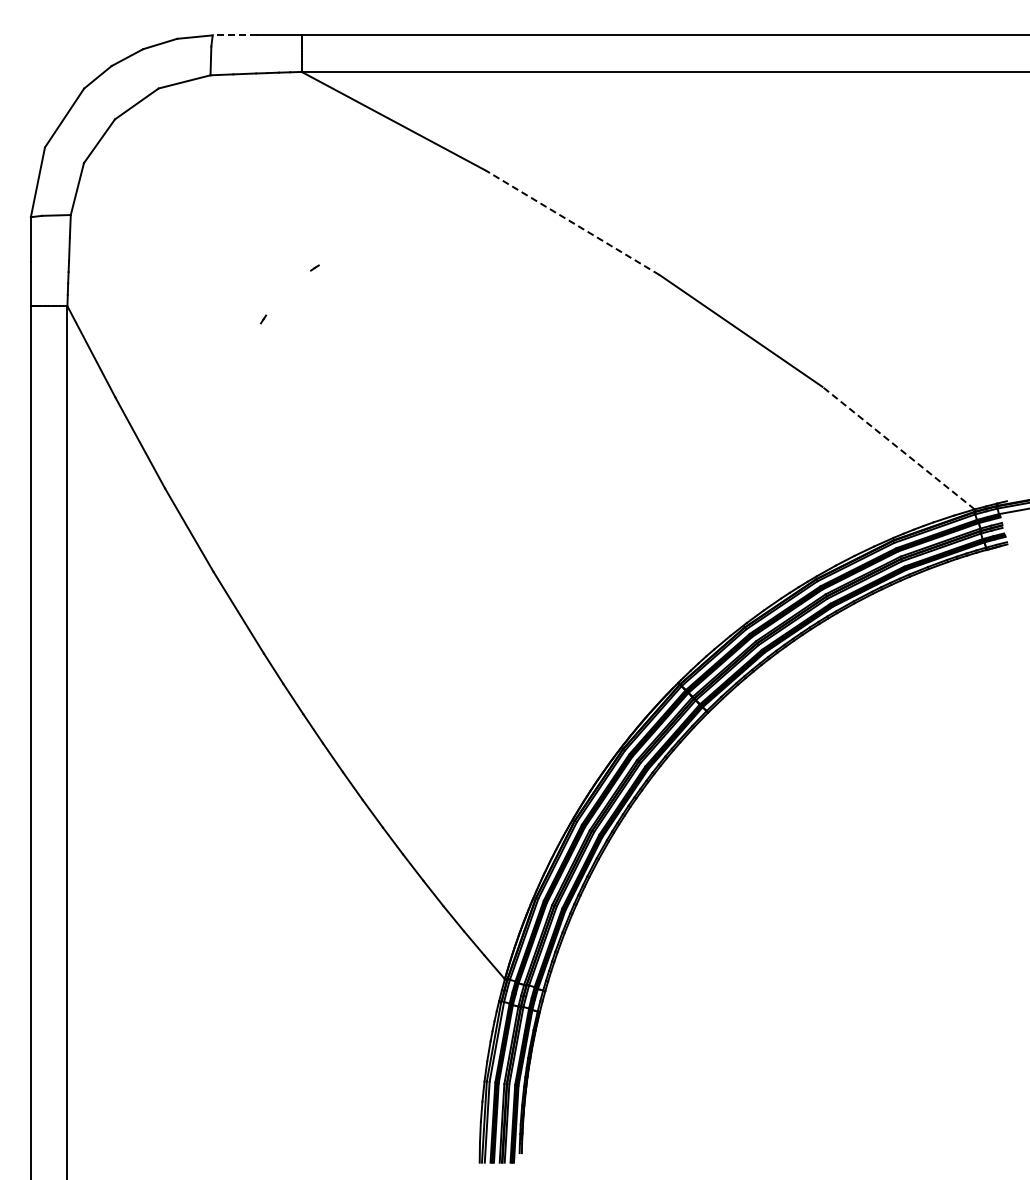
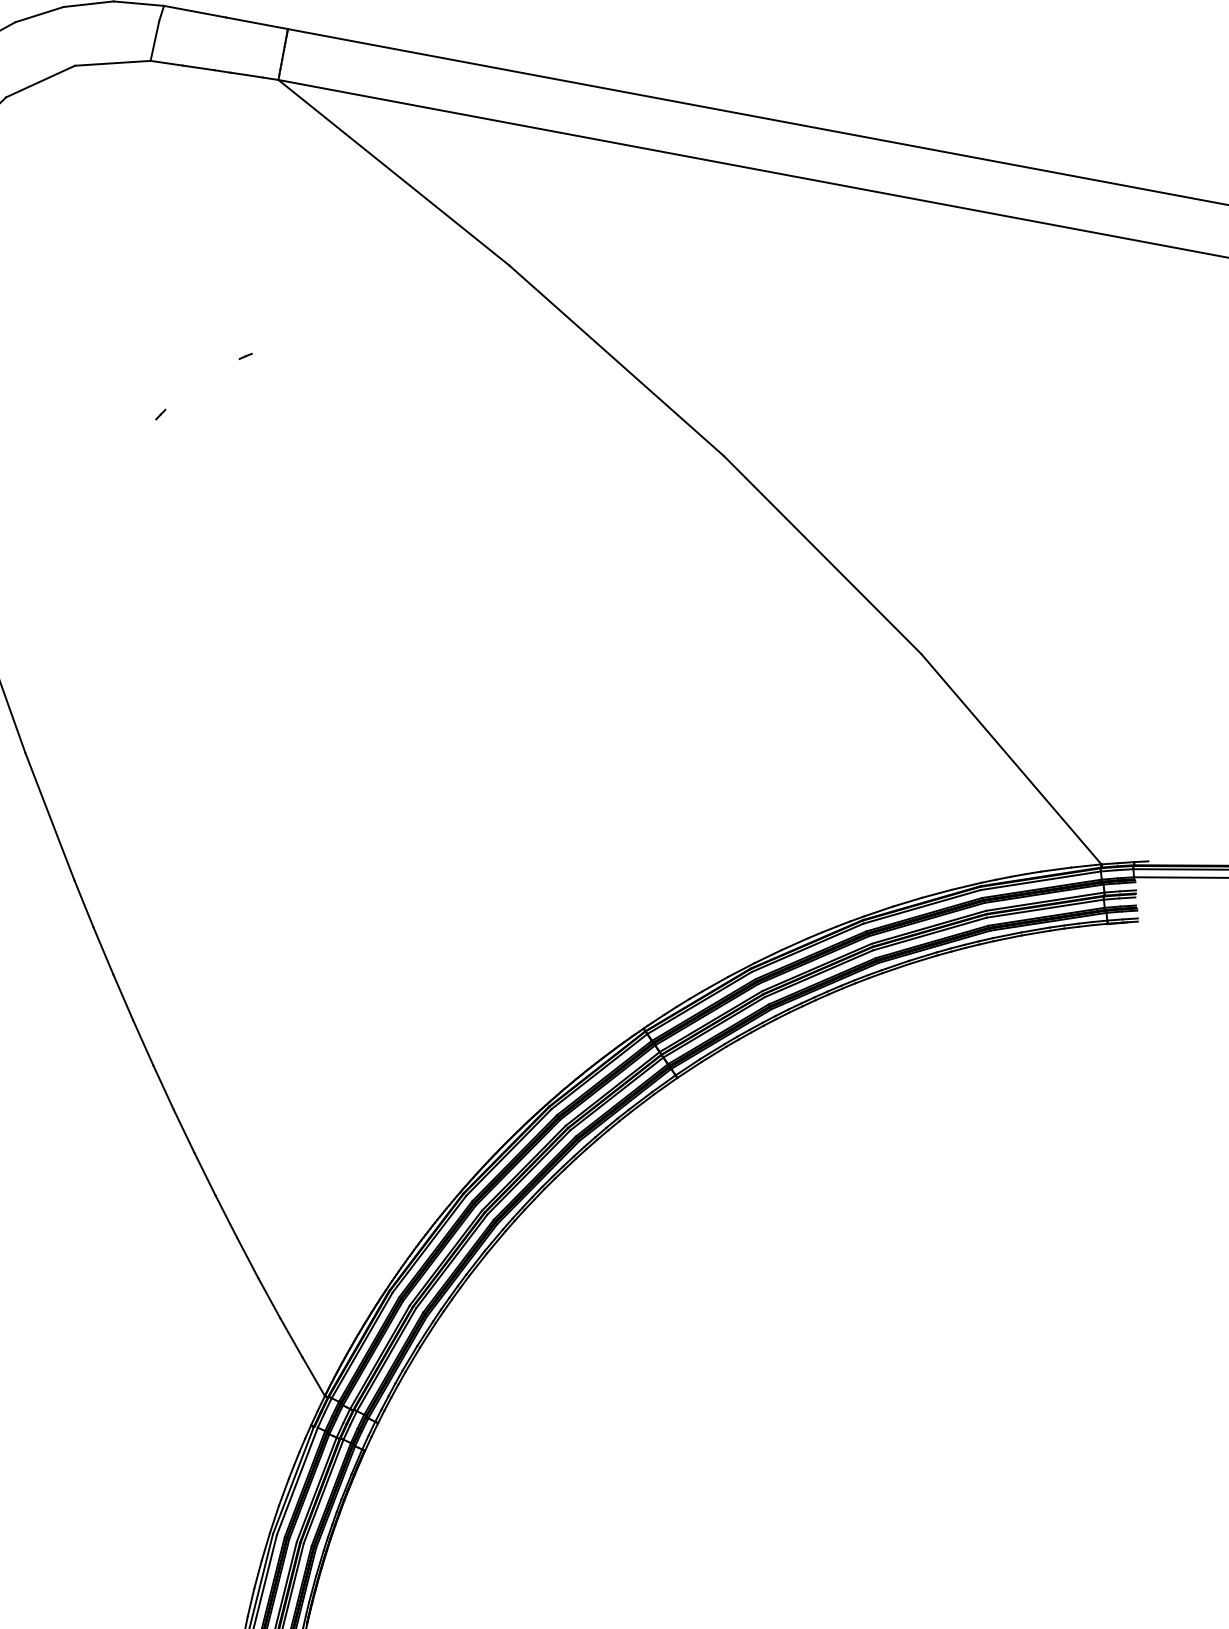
line: (234, 35) -> (194, 11), dashed -> solid
line: (572, 222) -> (616, 360), dashed -> solid
line: (898, 448) -> (1011, 759), dashed -> solid

